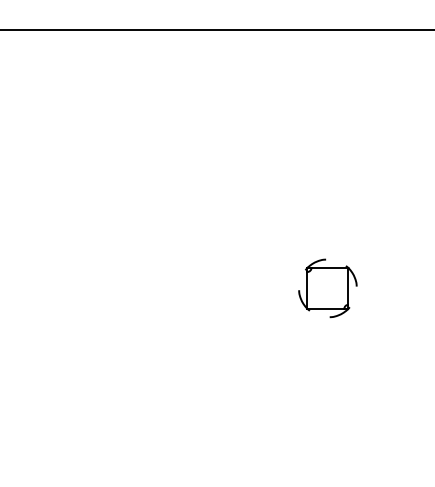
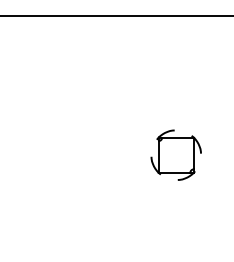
part: (328, 287) -> (176, 154), size x1.6

